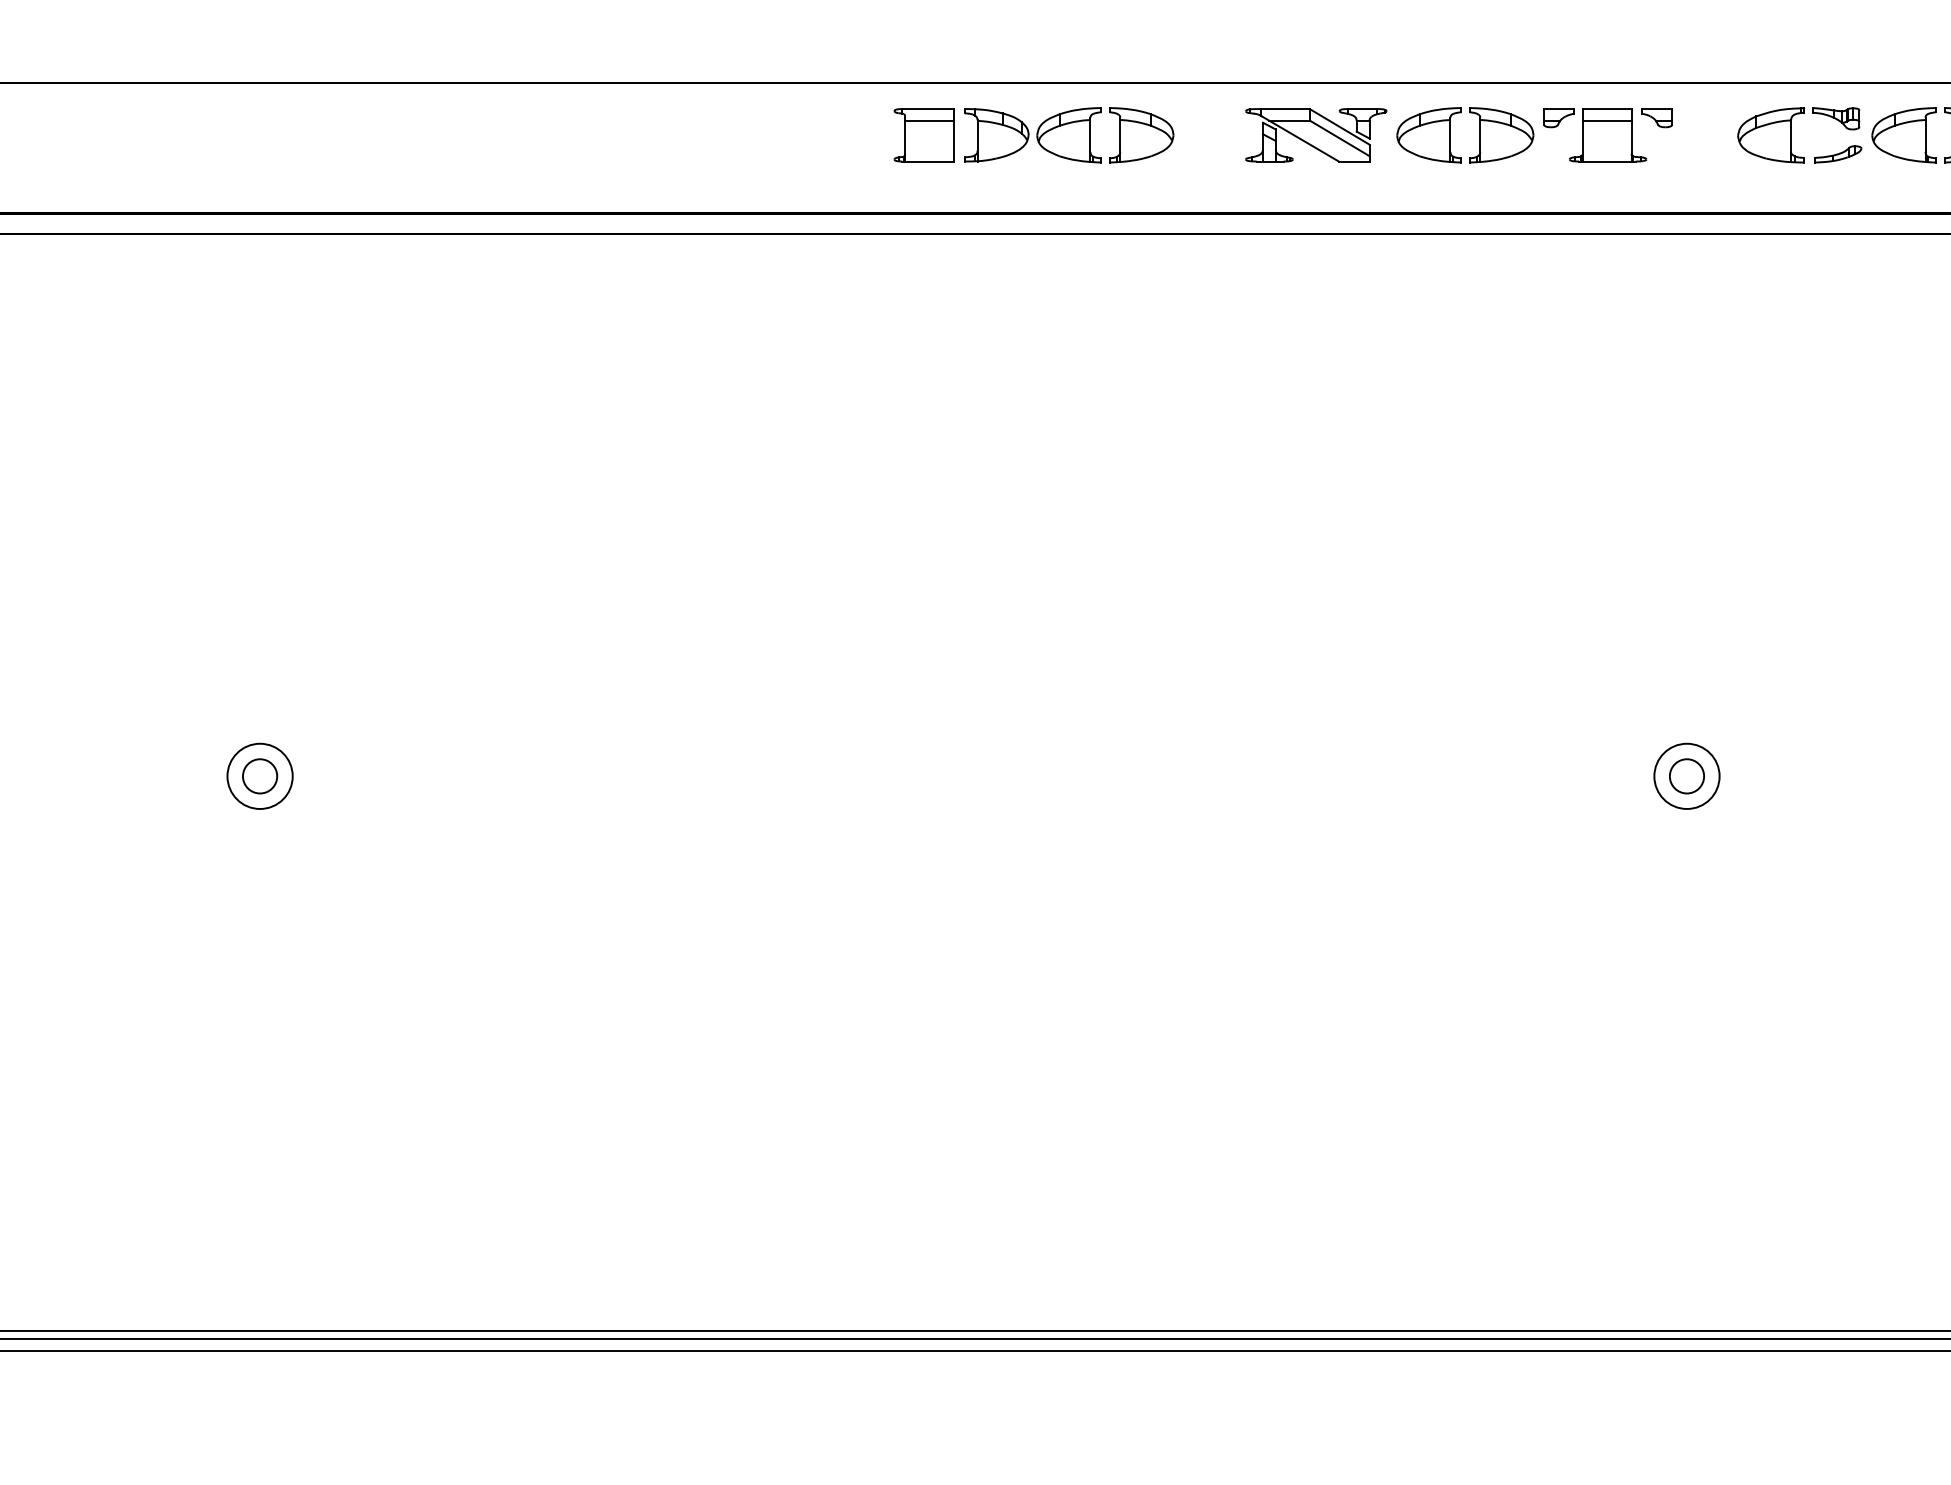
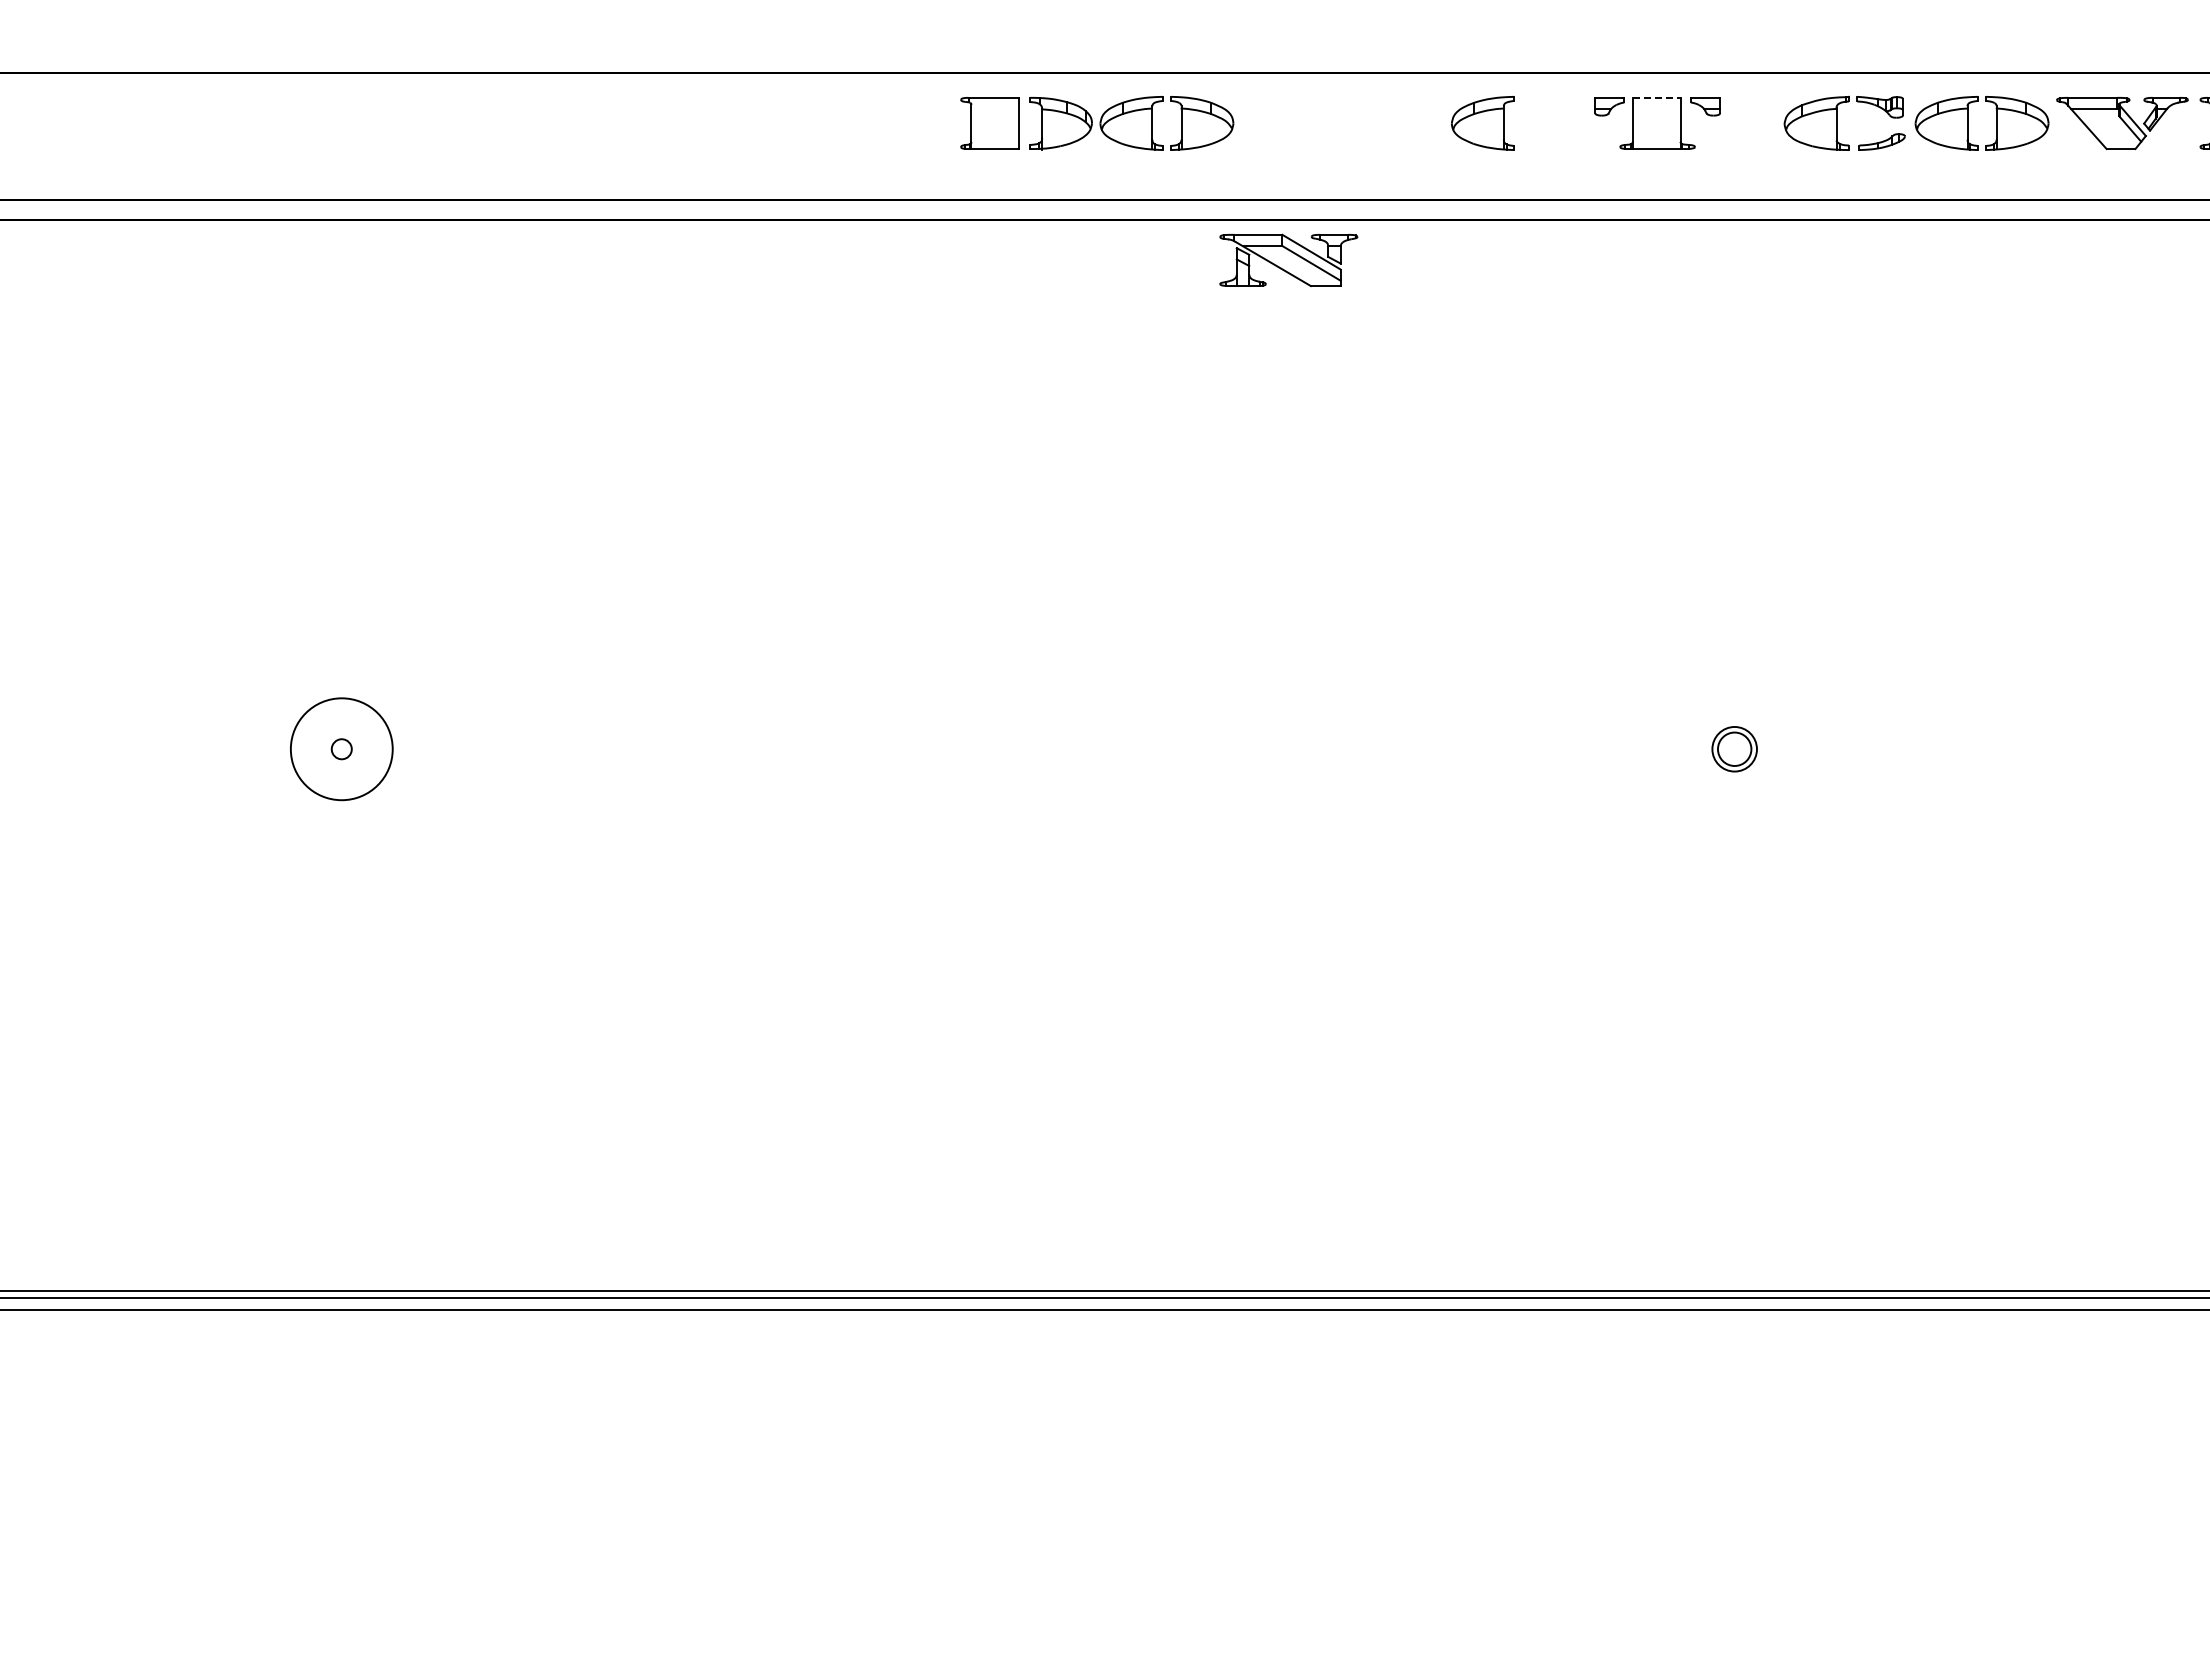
line: (1606, 108) -> (1656, 97), solid -> dashed
line: (929, 120) -> (995, 109), removed
line: (1606, 120) -> (1656, 109), removed
part: (1315, 134) -> (1288, 259), moved
part: (1501, 135) -> (1553, 123), removed
circle: (259, 775) -> (341, 748), size x0.6
circle: (259, 776) -> (341, 749), size x1.6
circle: (1686, 776) -> (1734, 749), size x0.7

